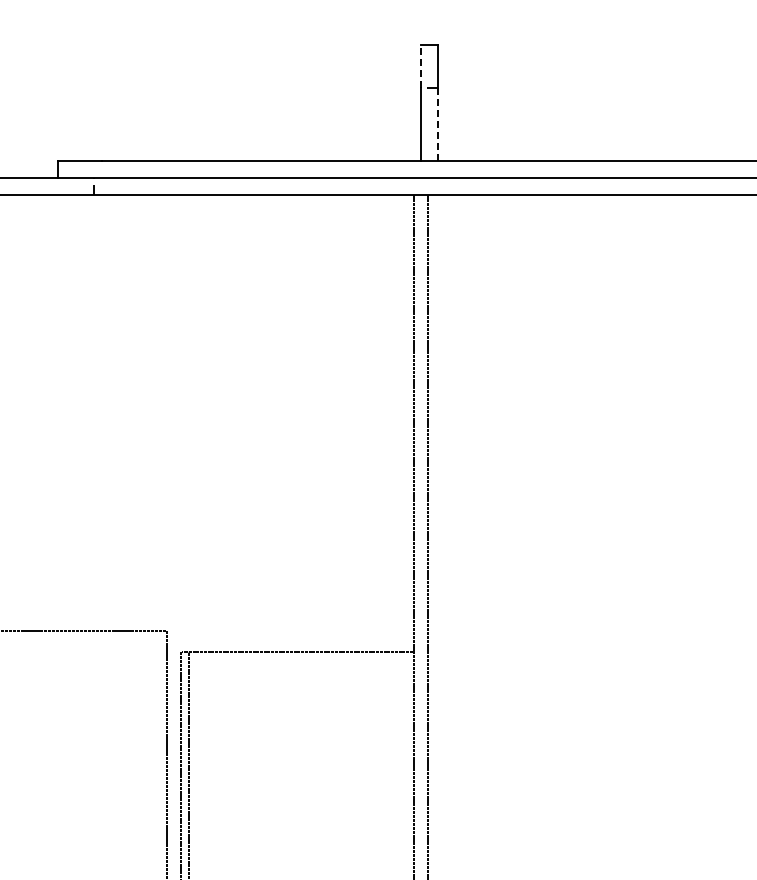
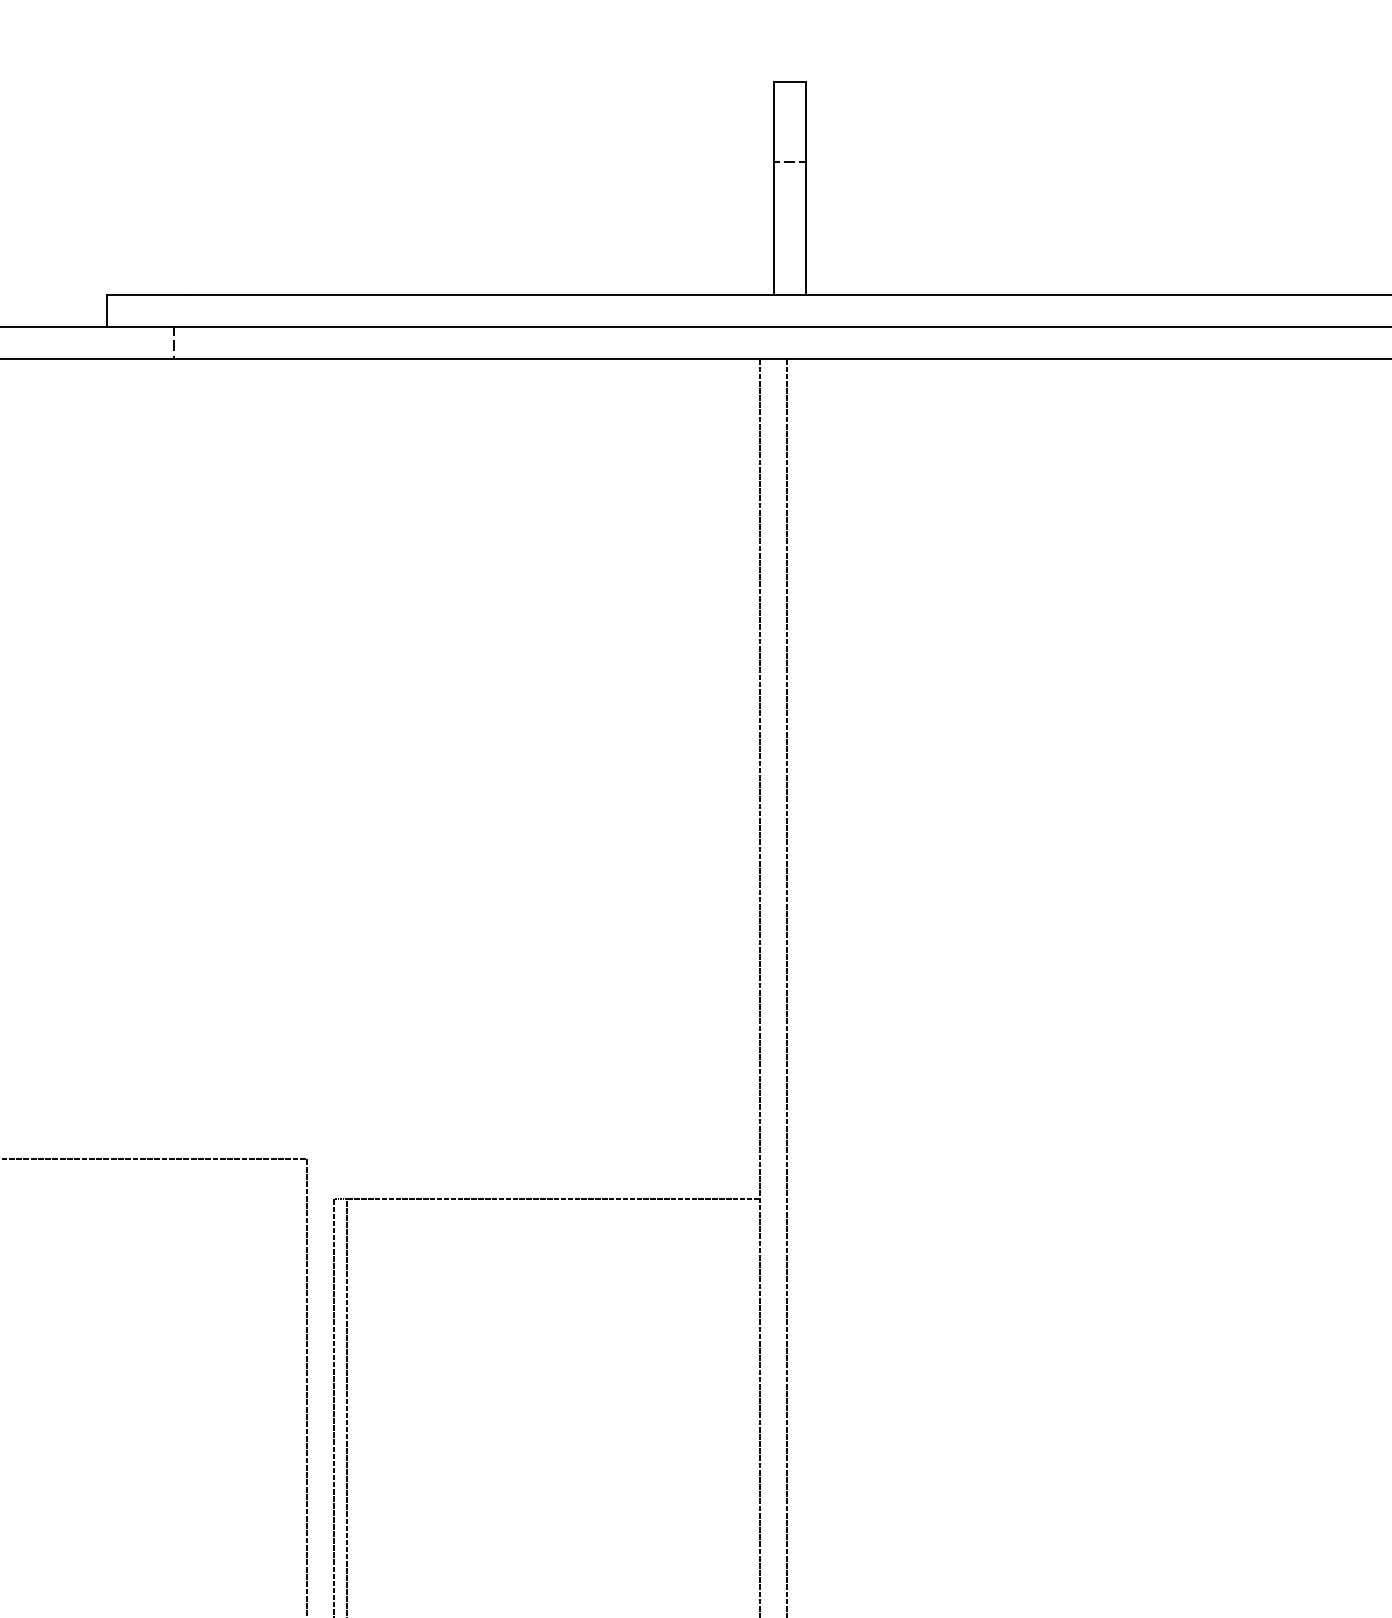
line: (420, 66) -> (773, 122), dashed -> solid
line: (438, 123) -> (806, 227), dashed -> solid

